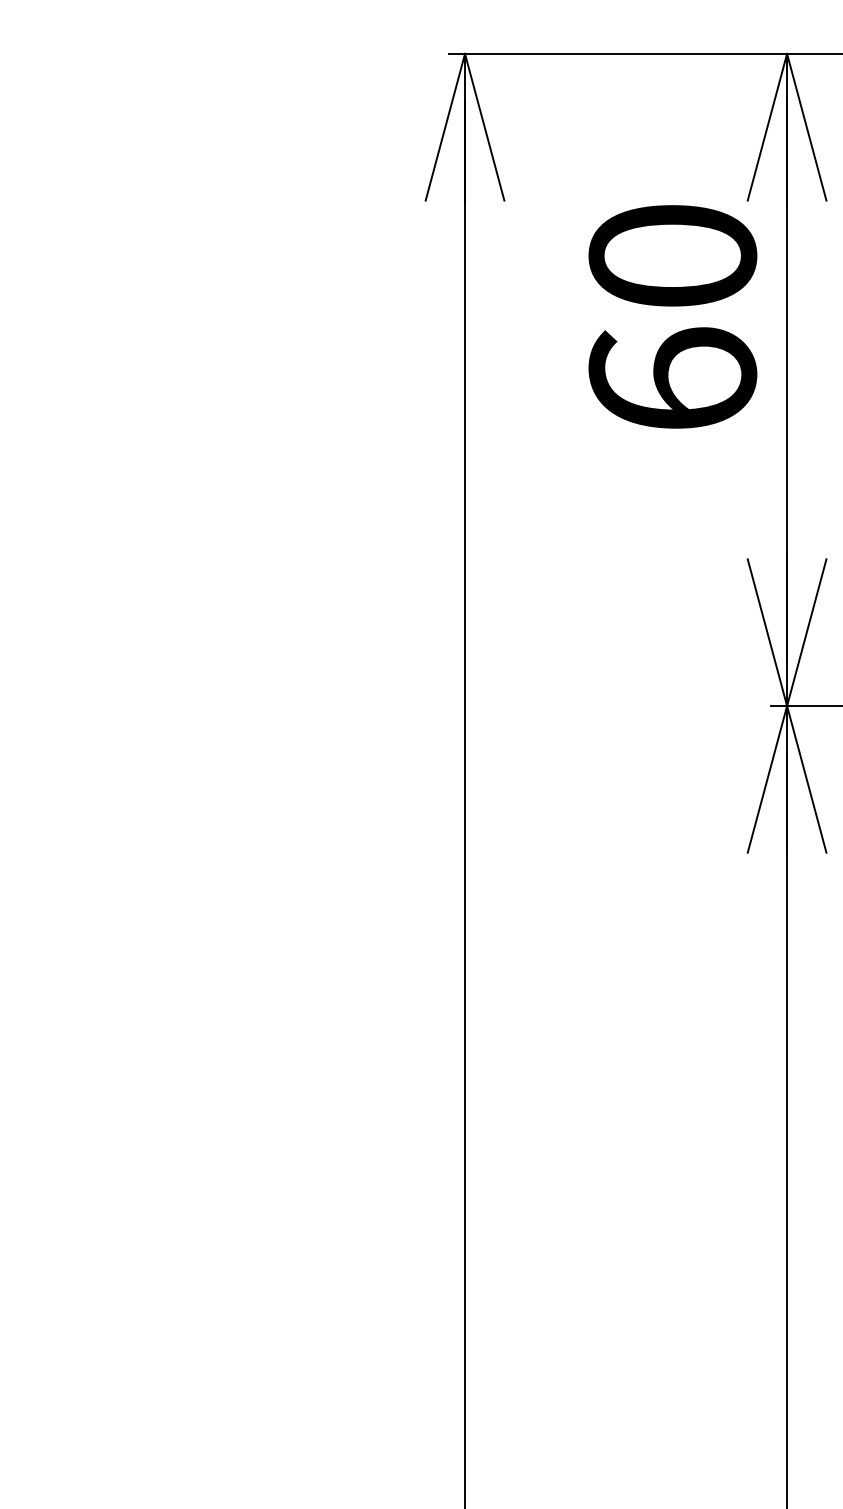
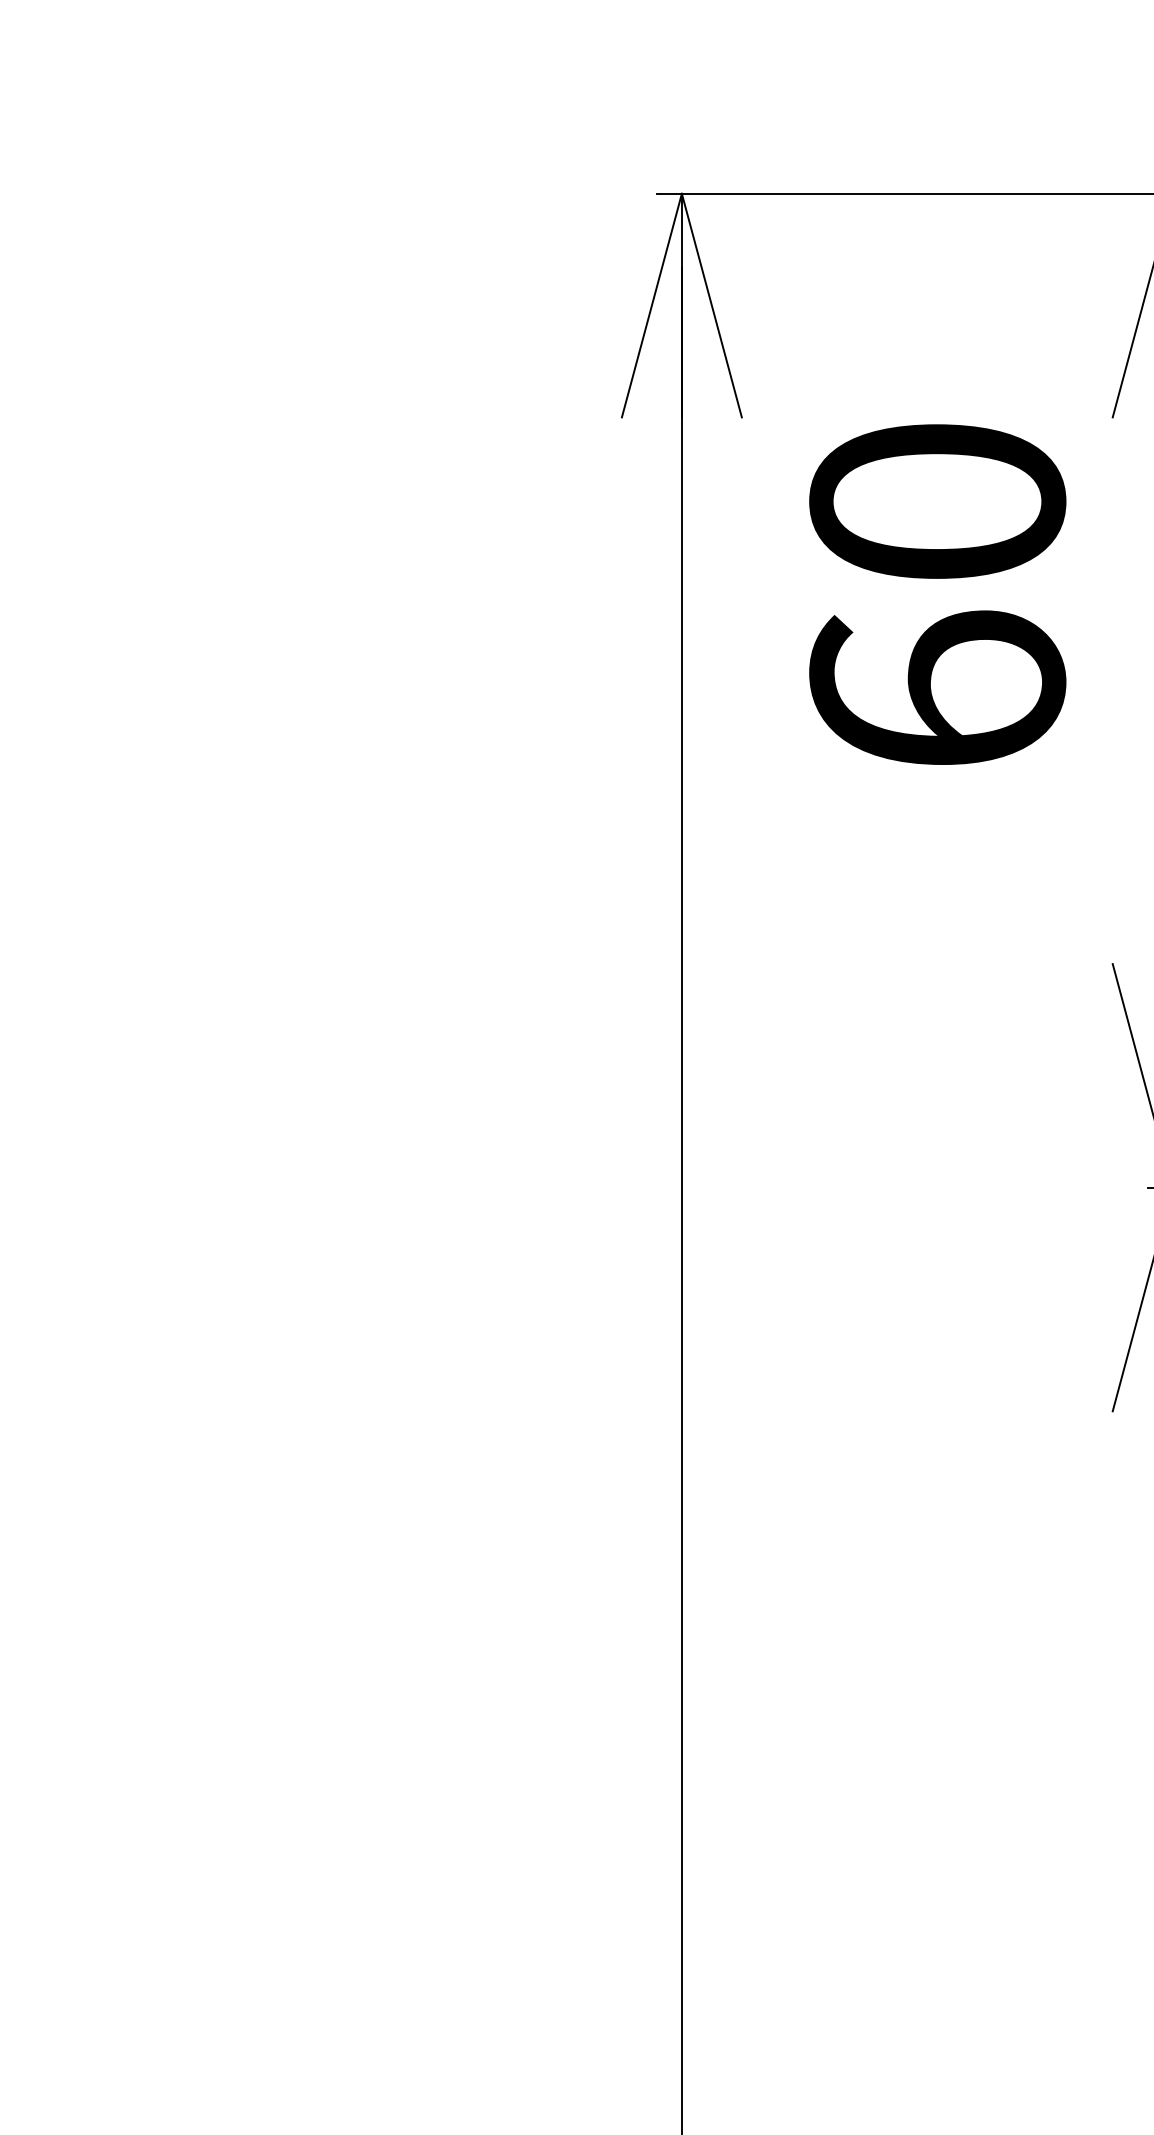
text: (672, 316) -> (937, 594), moved

